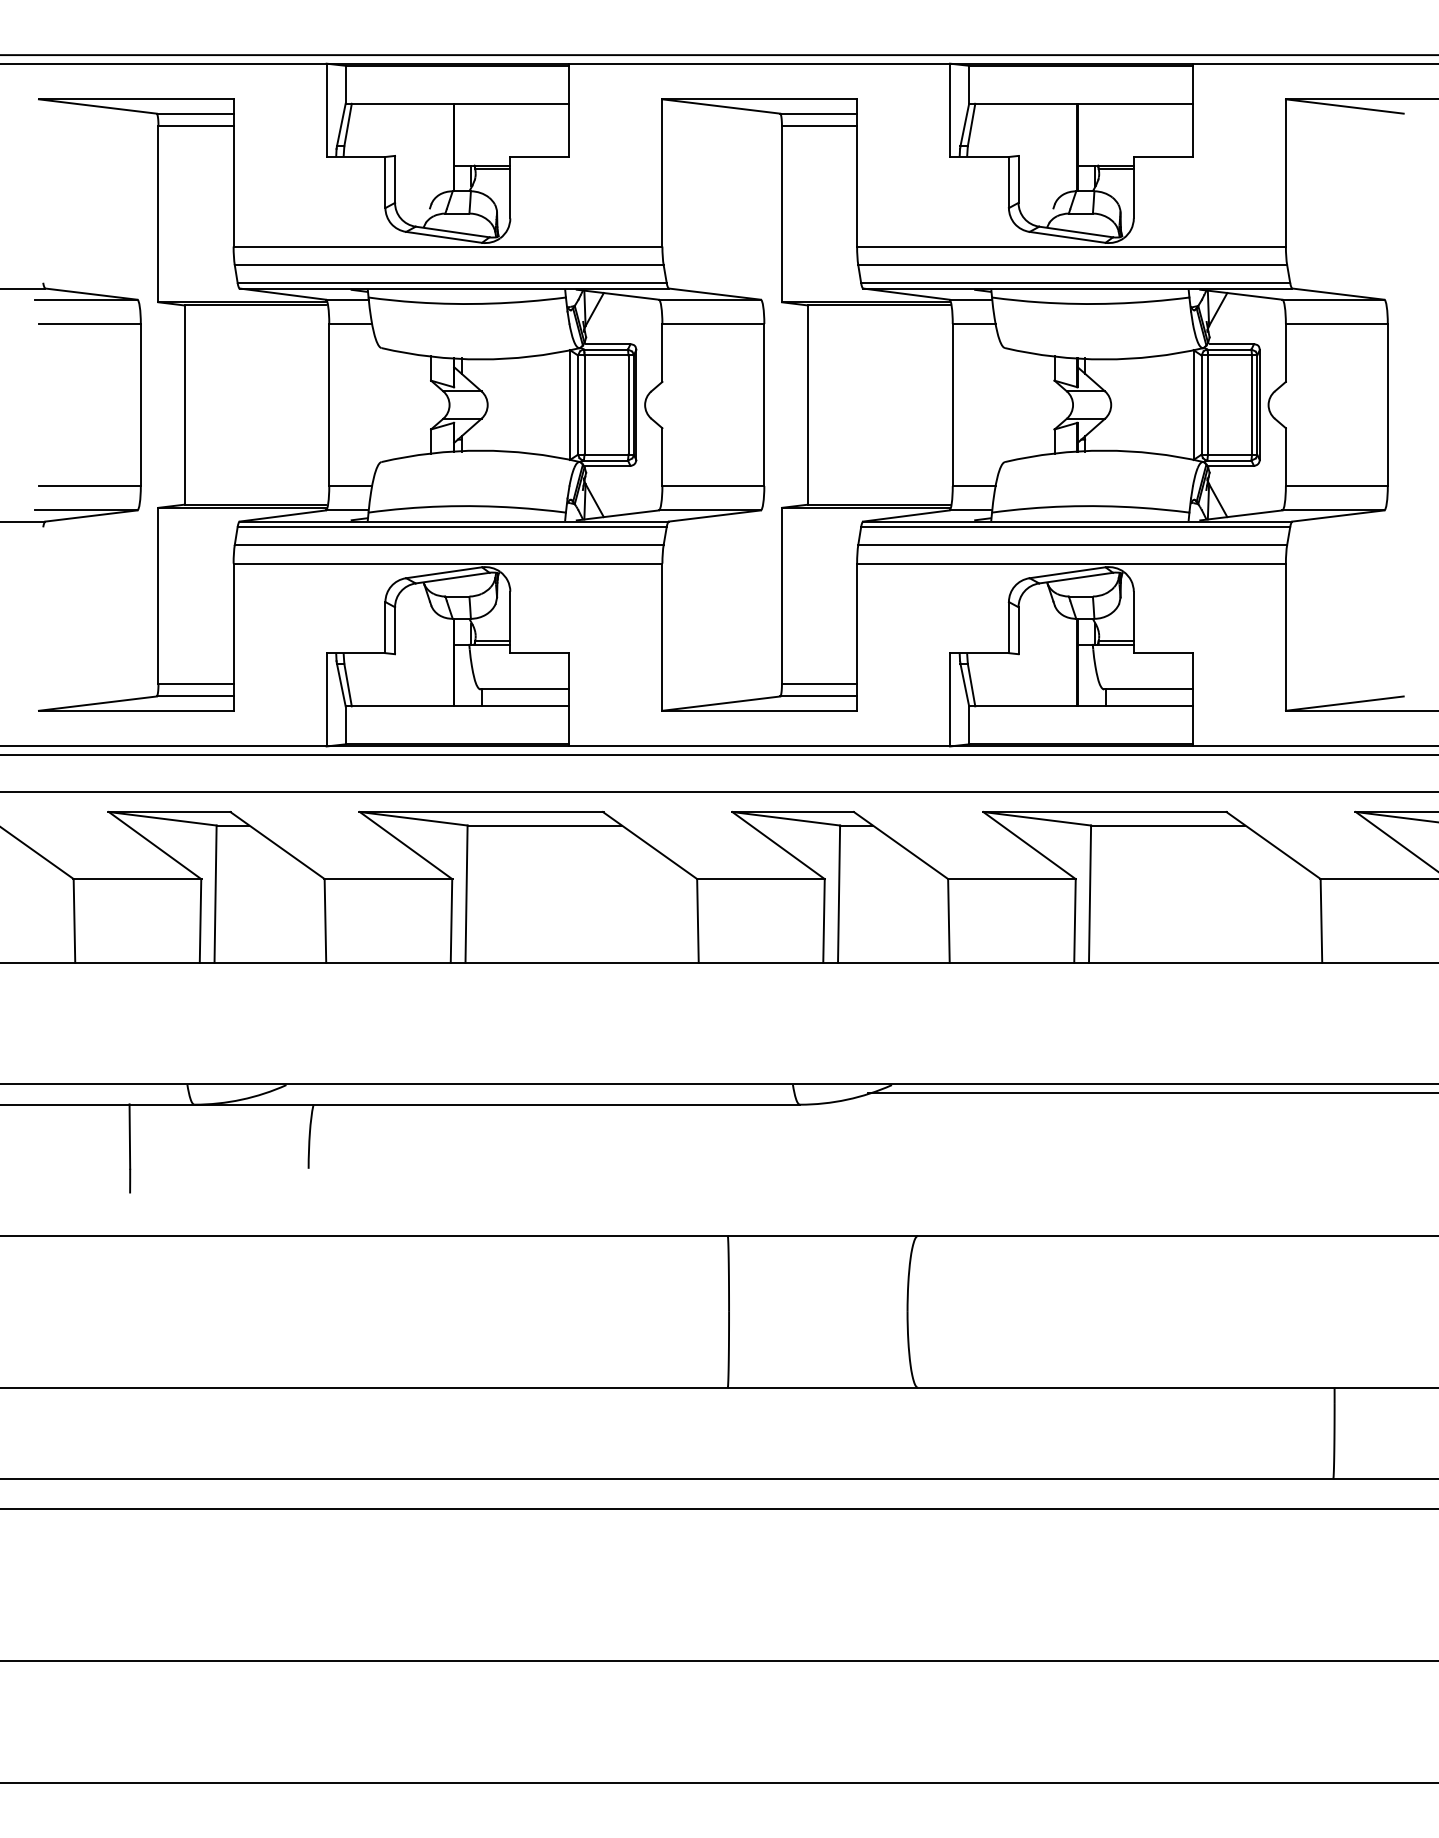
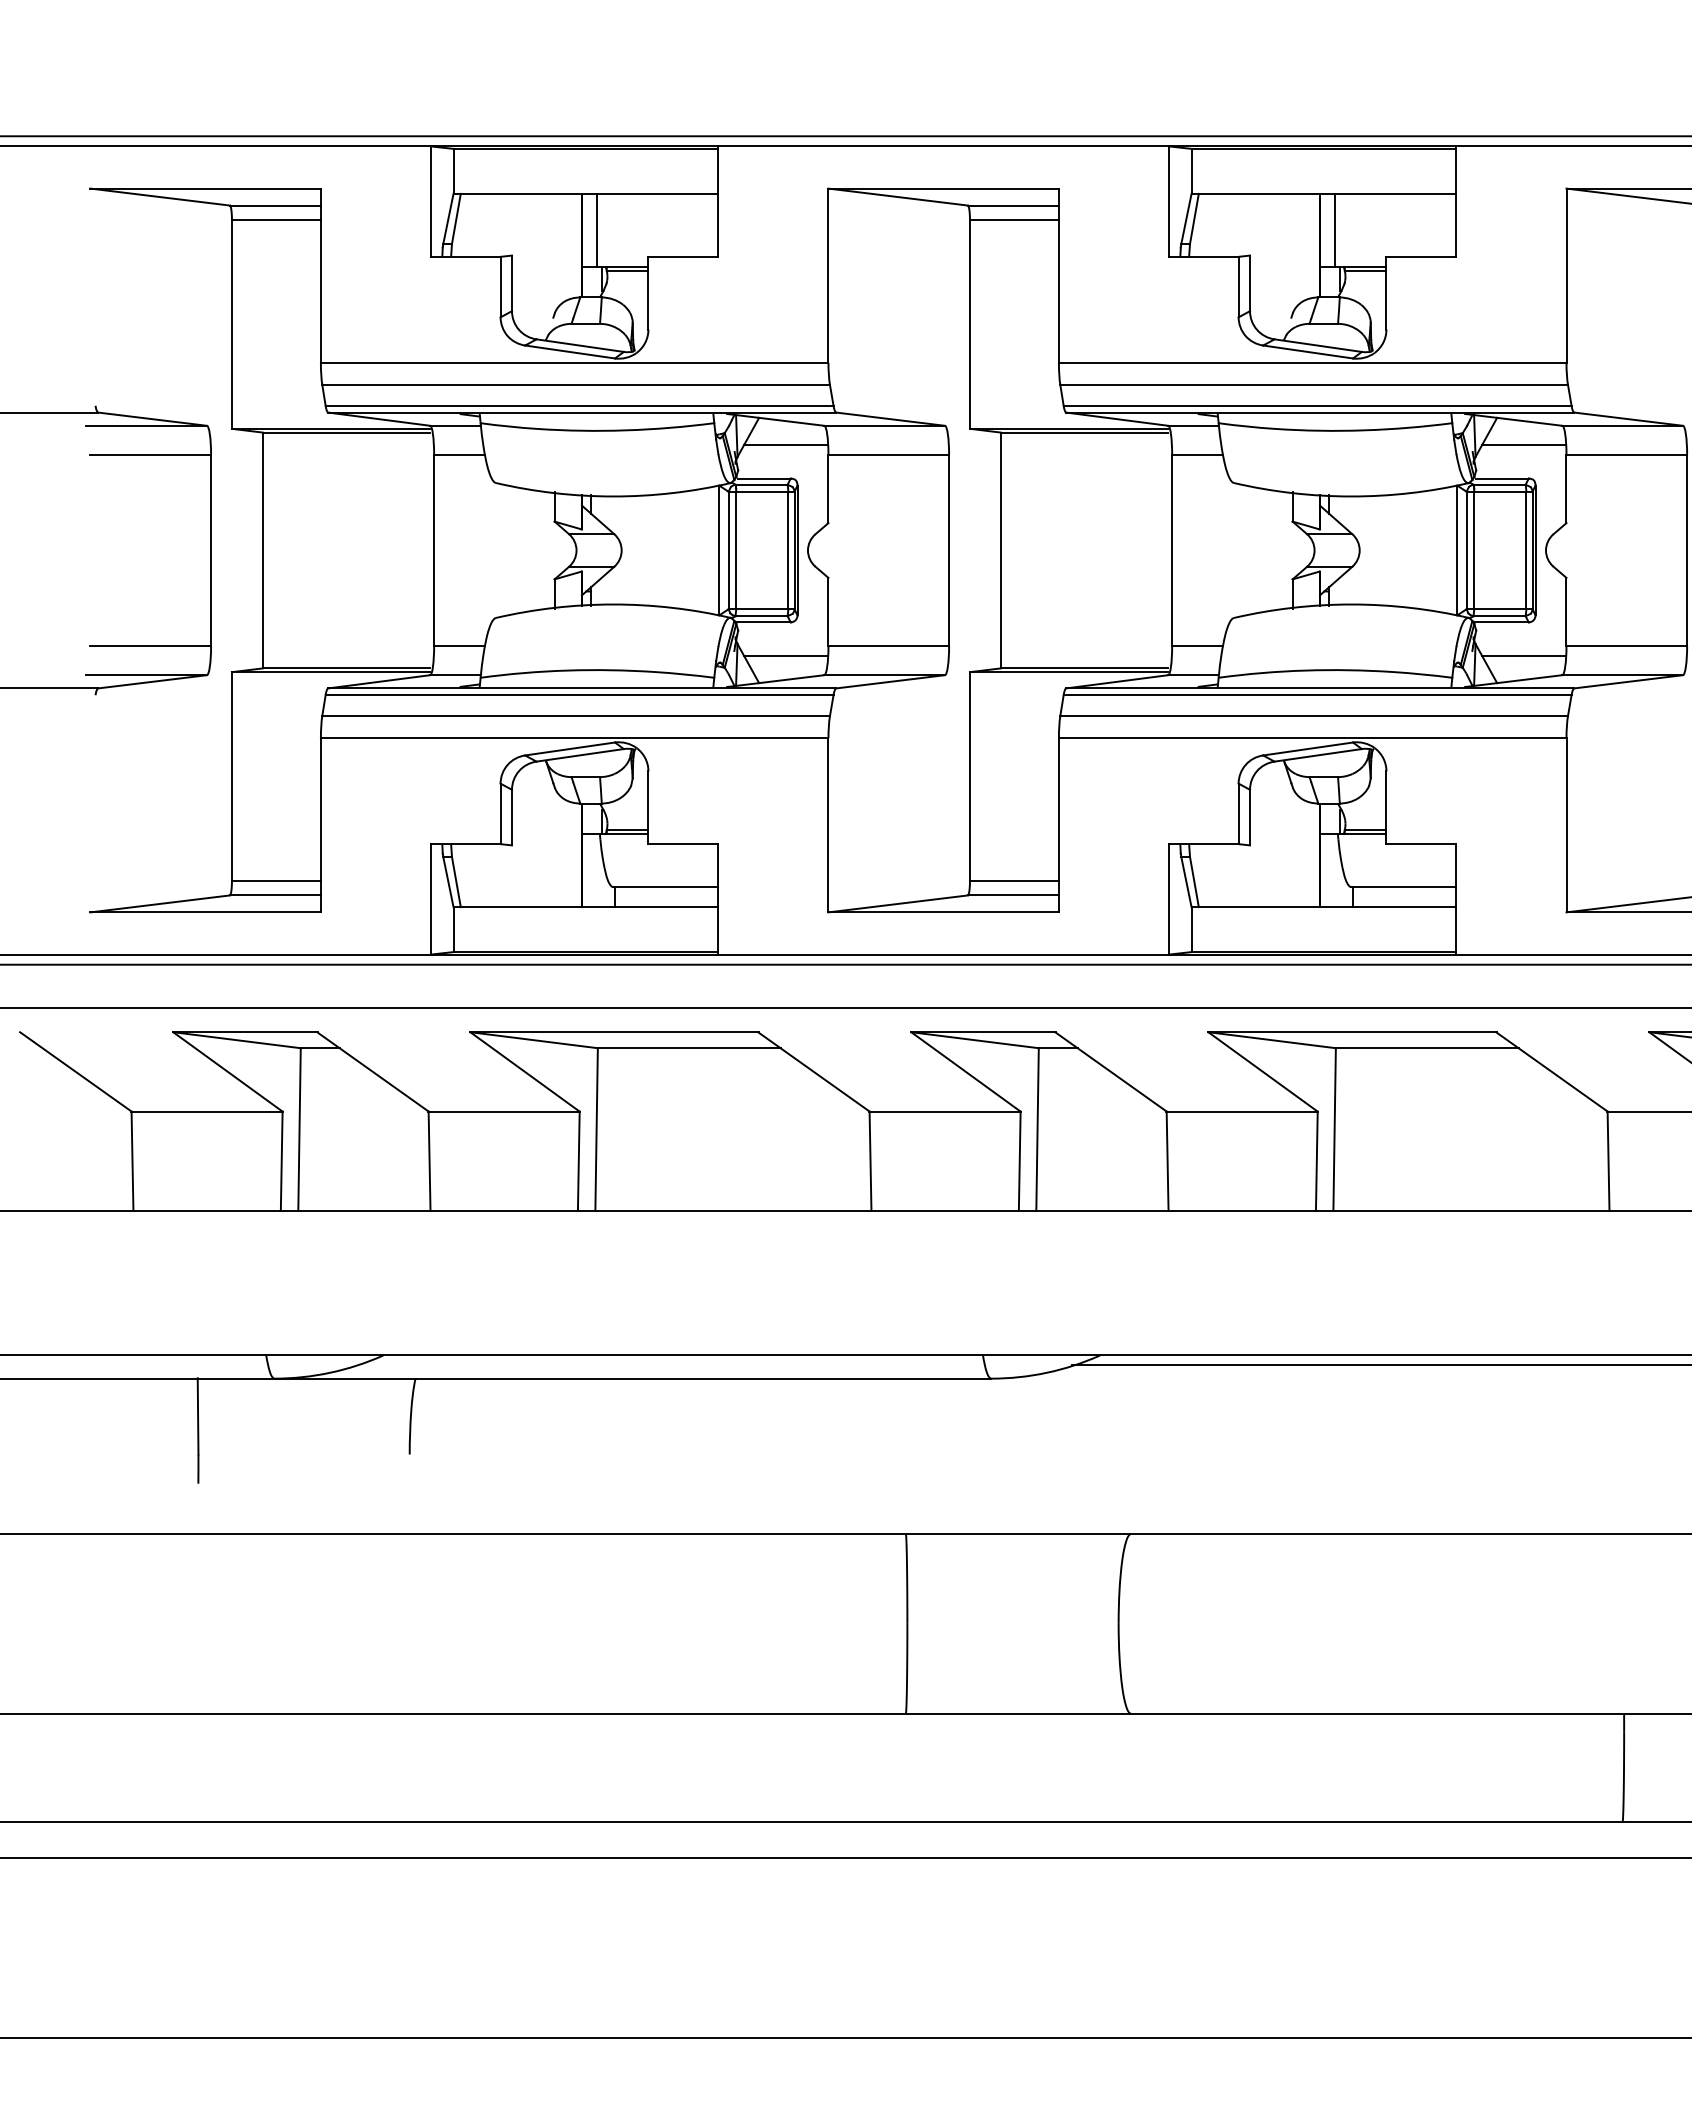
line: (467, 134) -> (597, 230), added
line: (1090, 134) -> (1335, 230), added
line: (626, 316) -> (785, 445), added
line: (1249, 316) -> (1523, 445), added
line: (626, 493) -> (785, 655), added
line: (1249, 493) -> (1523, 655), added

